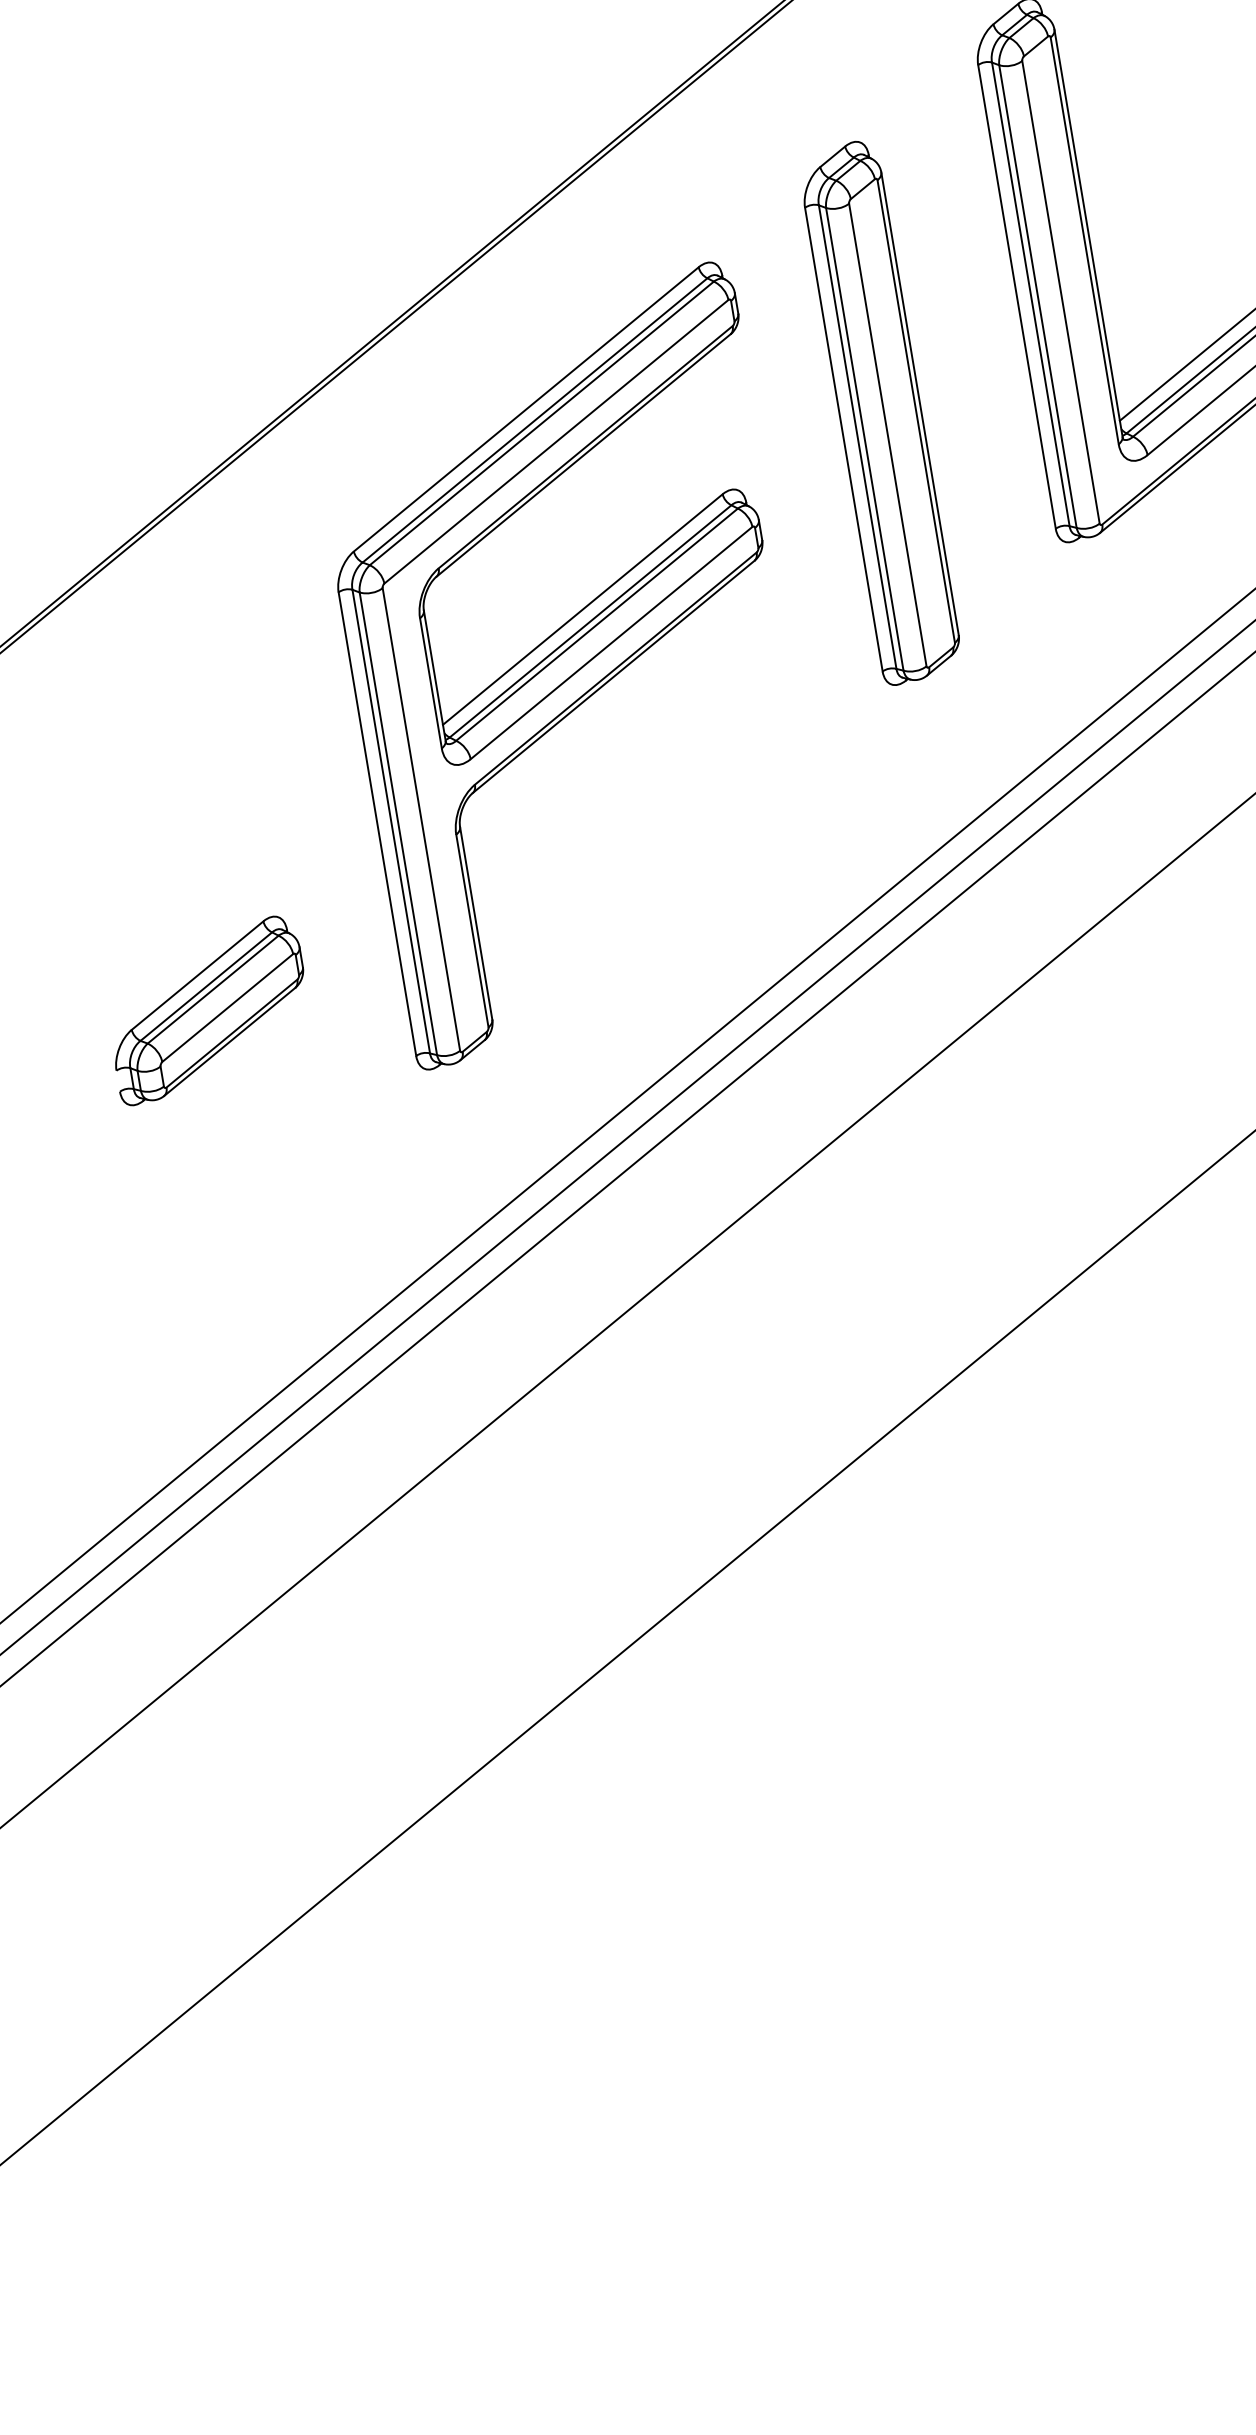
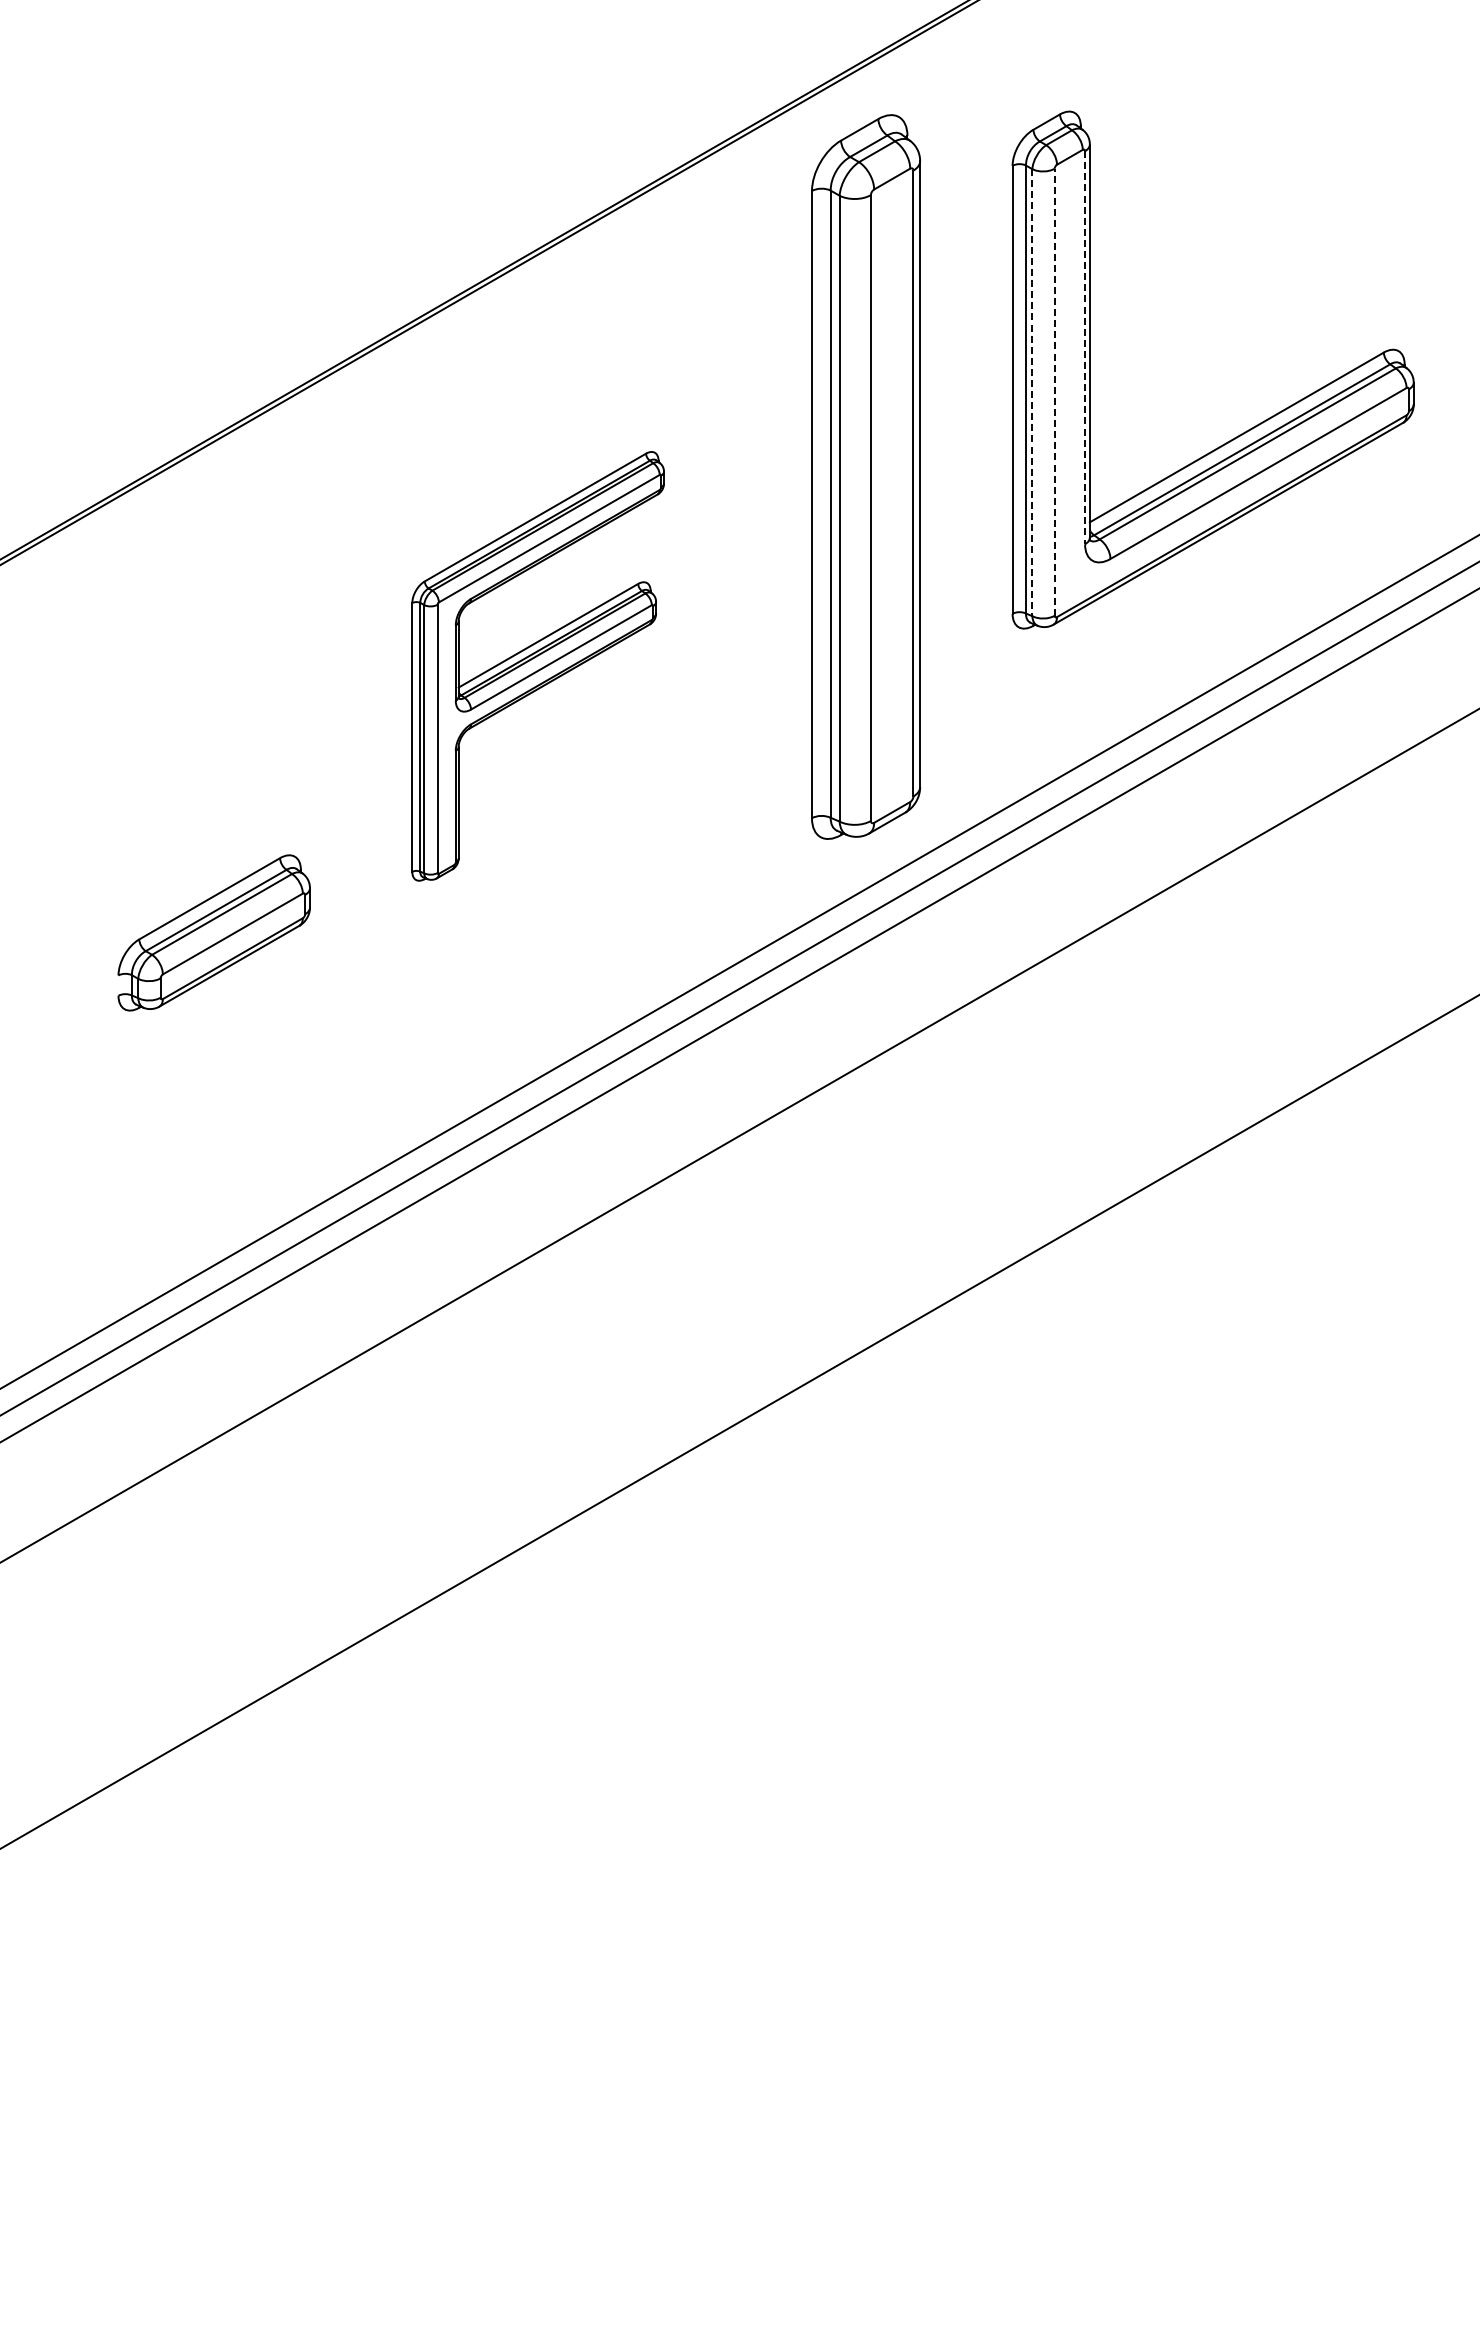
line: (1085, 240) -> (1085, 347), solid -> dashed
line: (1060, 292) -> (1054, 392), solid -> dashed
line: (1038, 296) -> (1032, 392), solid -> dashed
part: (879, 412) -> (865, 476), size x1.4
part: (573, 665) -> (537, 666), size x0.6
part: (207, 1009) -> (213, 932), moved

